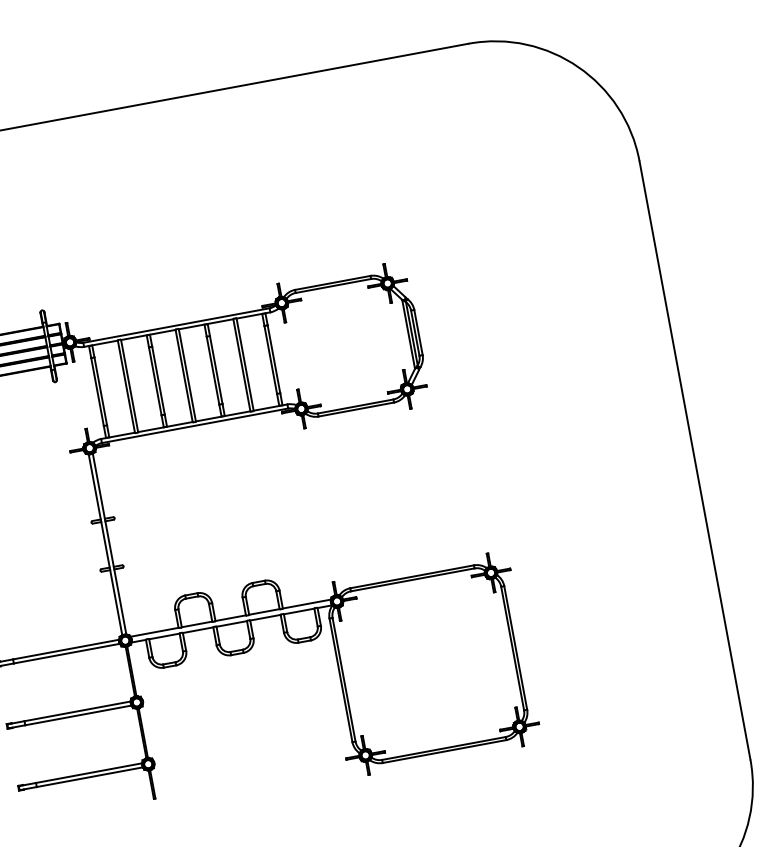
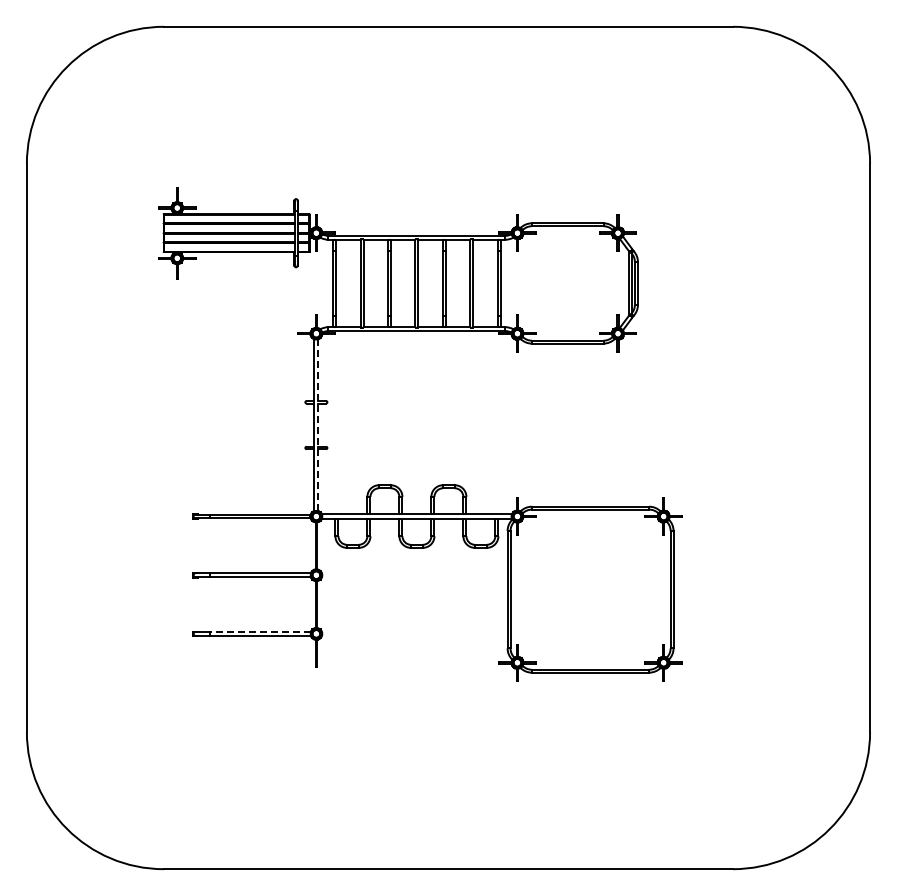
line: (109, 544) -> (318, 425), solid -> dashed
line: (87, 772) -> (259, 631), solid -> dashed

